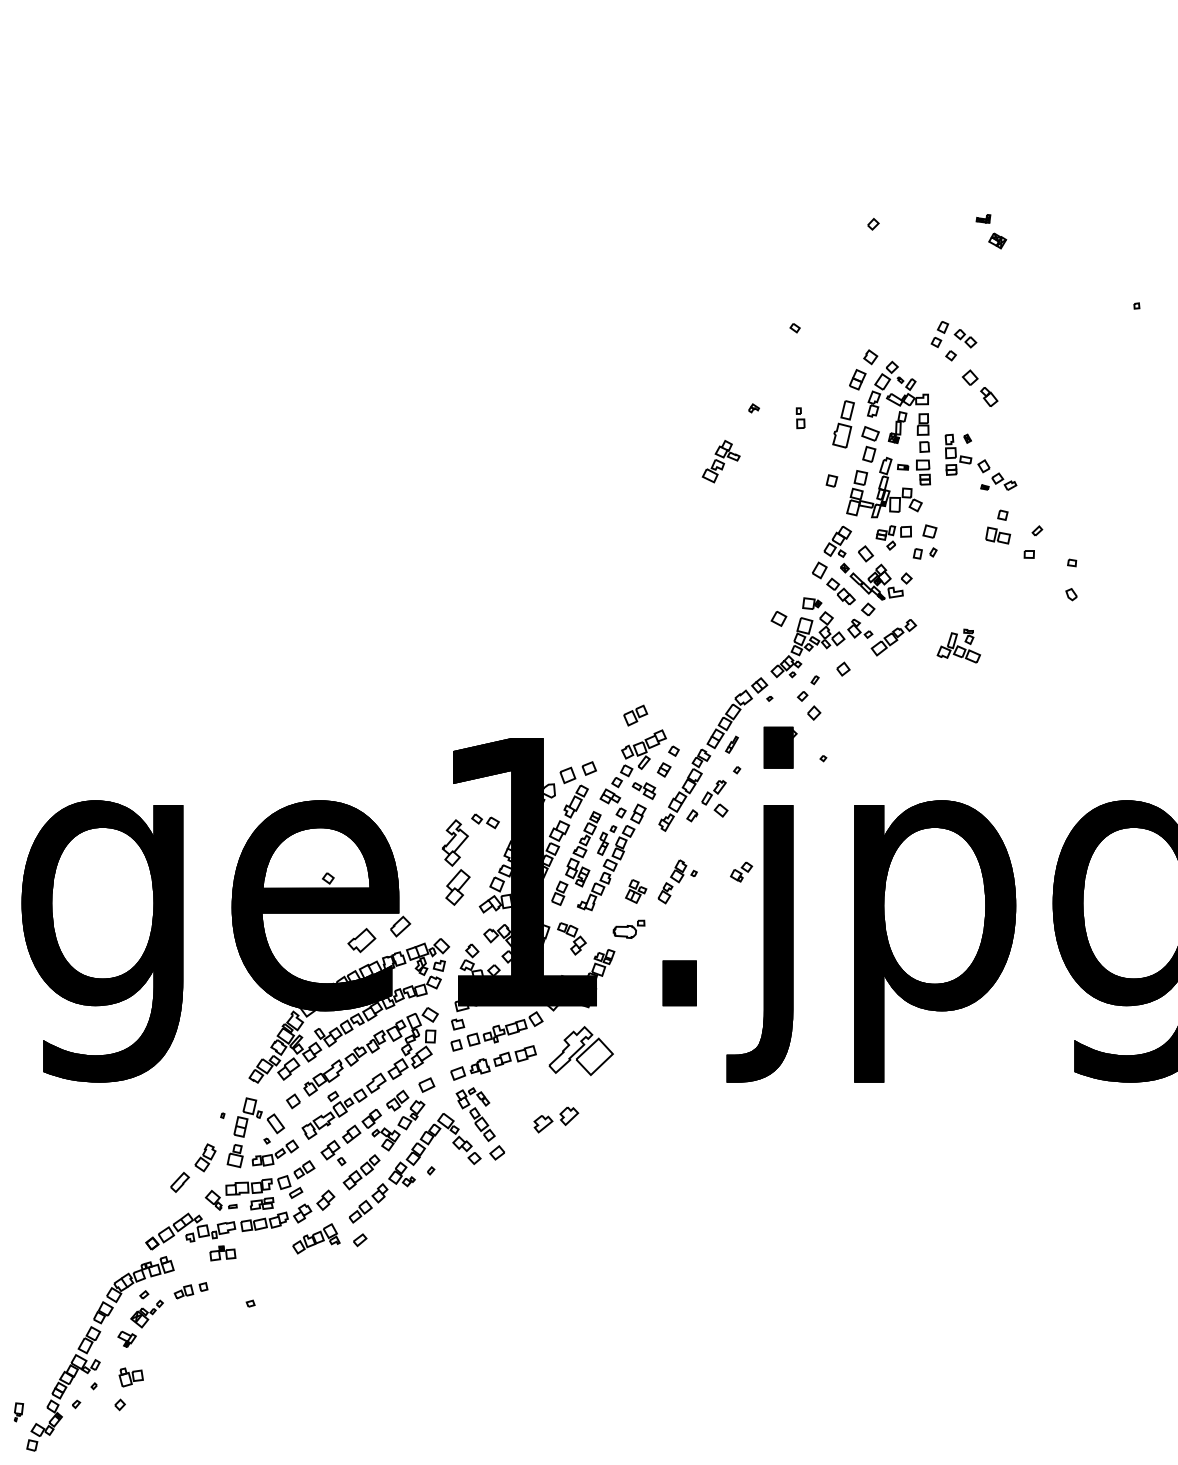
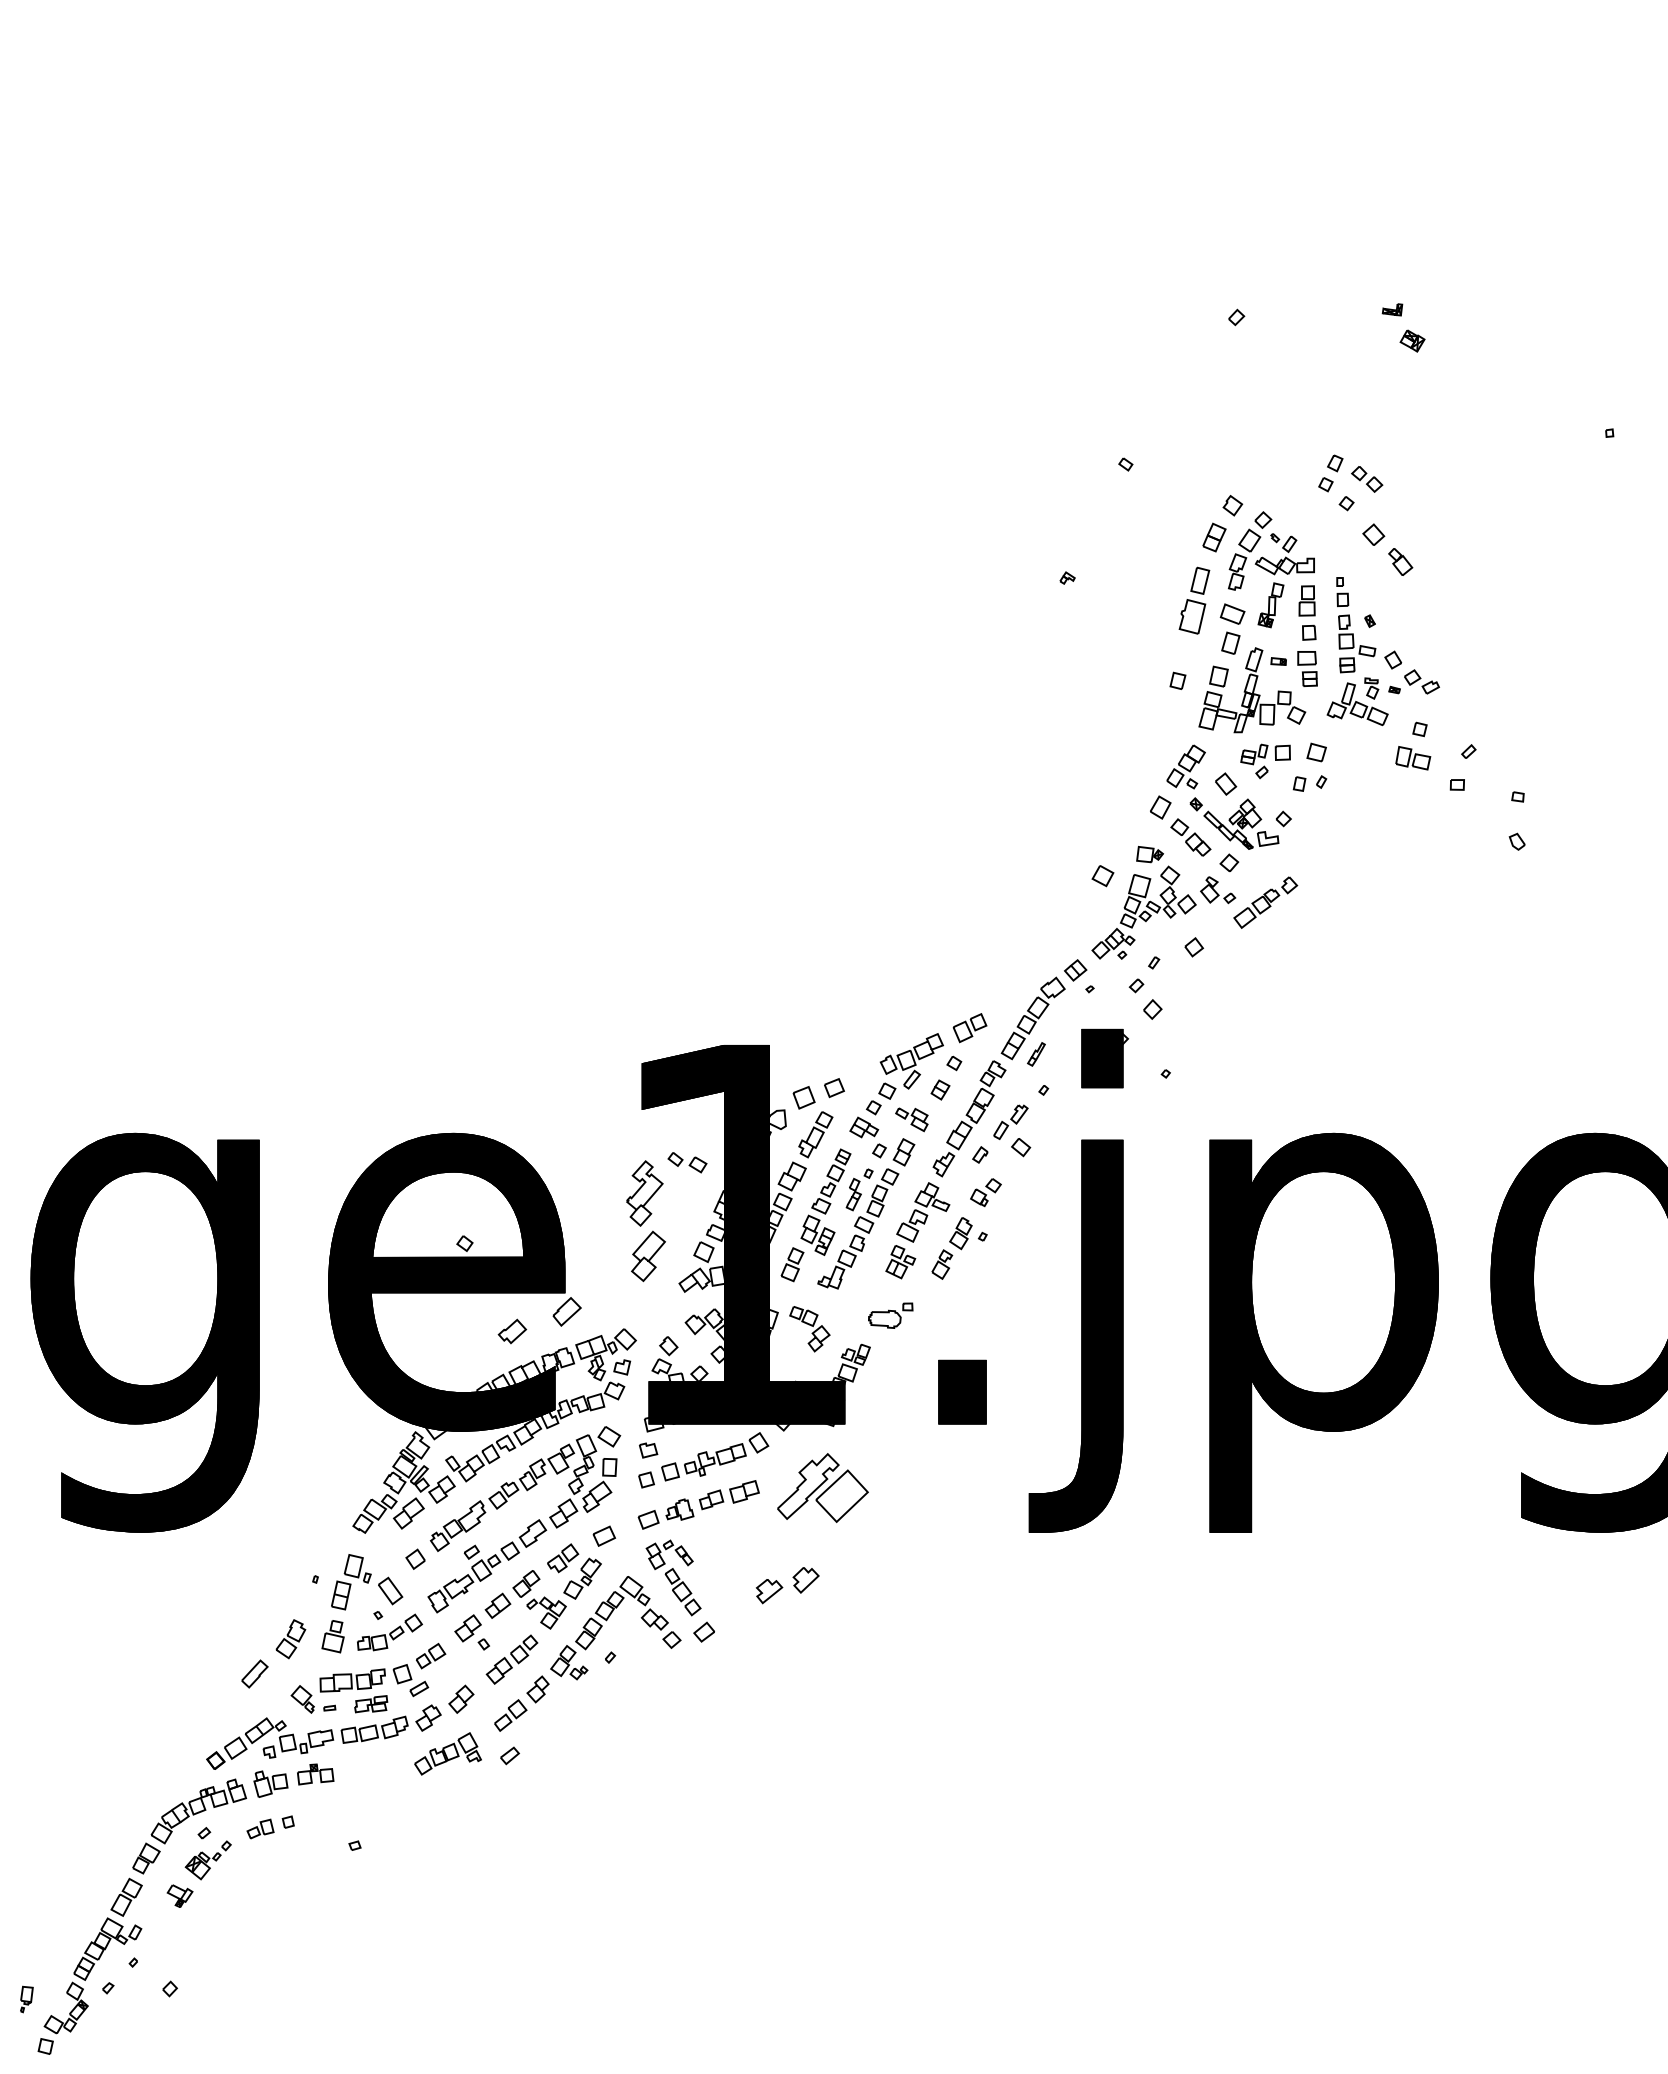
part: (800, 418) -> (1342, 592), moved
part: (721, 461) -> (923, 1212), moved
part: (958, 645) -> (1357, 701), moved
part: (635, 715) -> (969, 1028), moved
part: (741, 871) -> (985, 1192), moved
part: (361, 940) -> (512, 1331), size x0.71
part: (130, 1376) -> (270, 1783), moved

